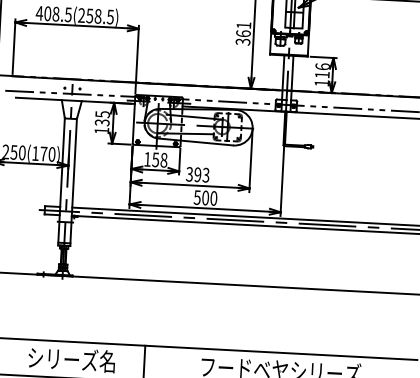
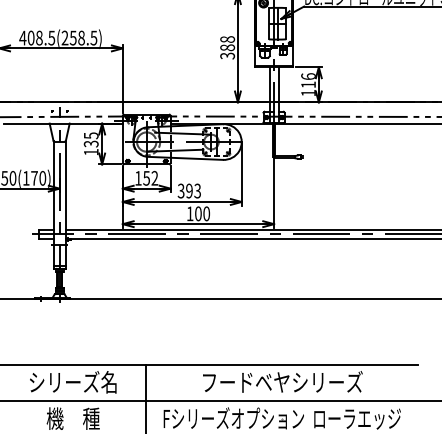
text: (243, 29) -> (227, 43), 361 -> 388
text: (163, 160) -> (154, 178), 158 -> 152
text: (196, 197) -> (189, 213), 500 -> 100

